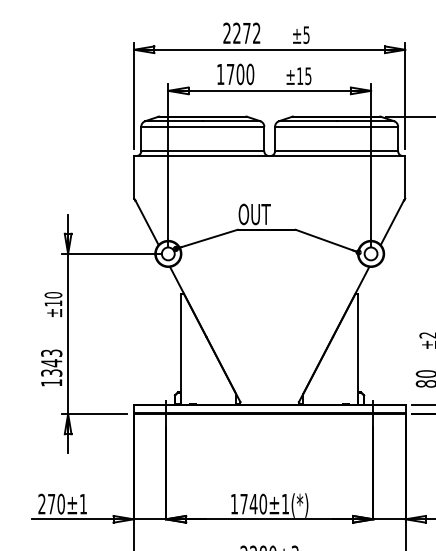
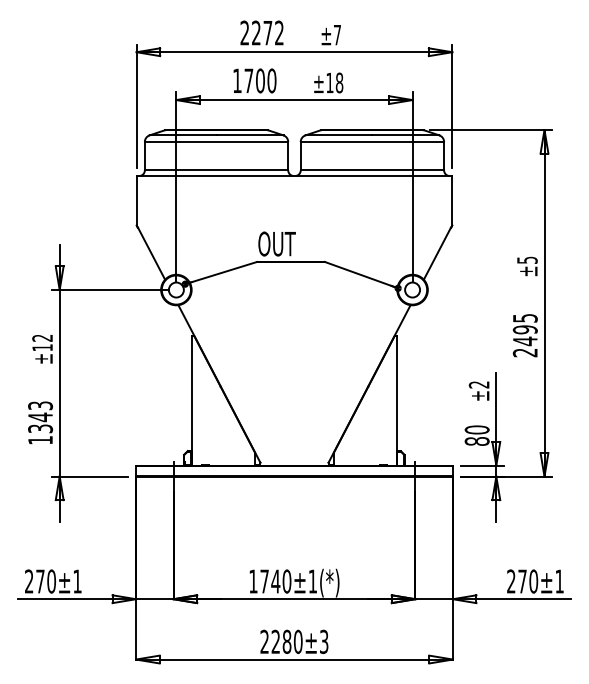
text: (305, 35) -> (336, 35), ±5 -> ±7
text: (308, 75) -> (339, 82), ±15 -> ±18
text: (53, 294) -> (42, 337), ±10 -> ±12

